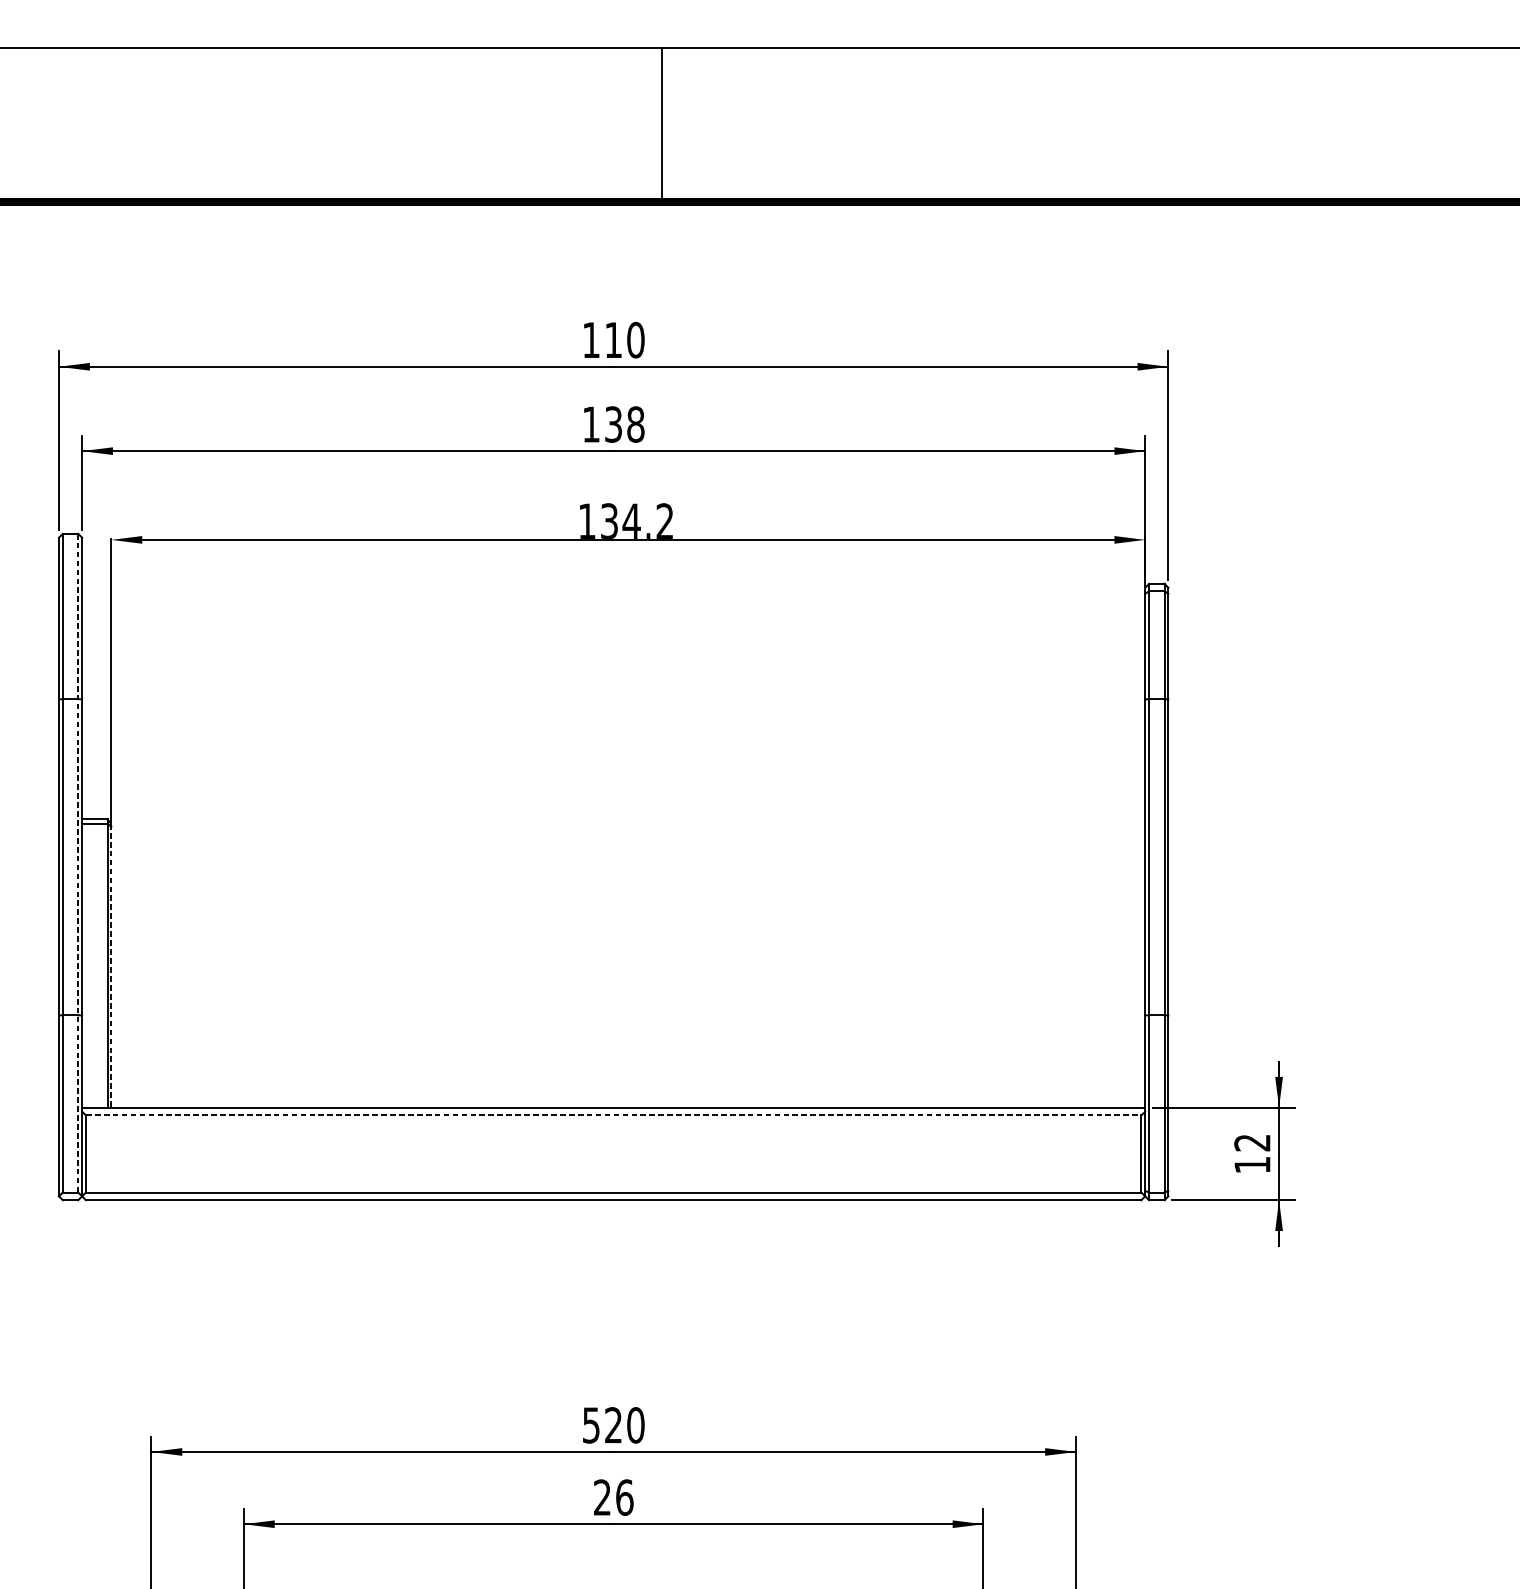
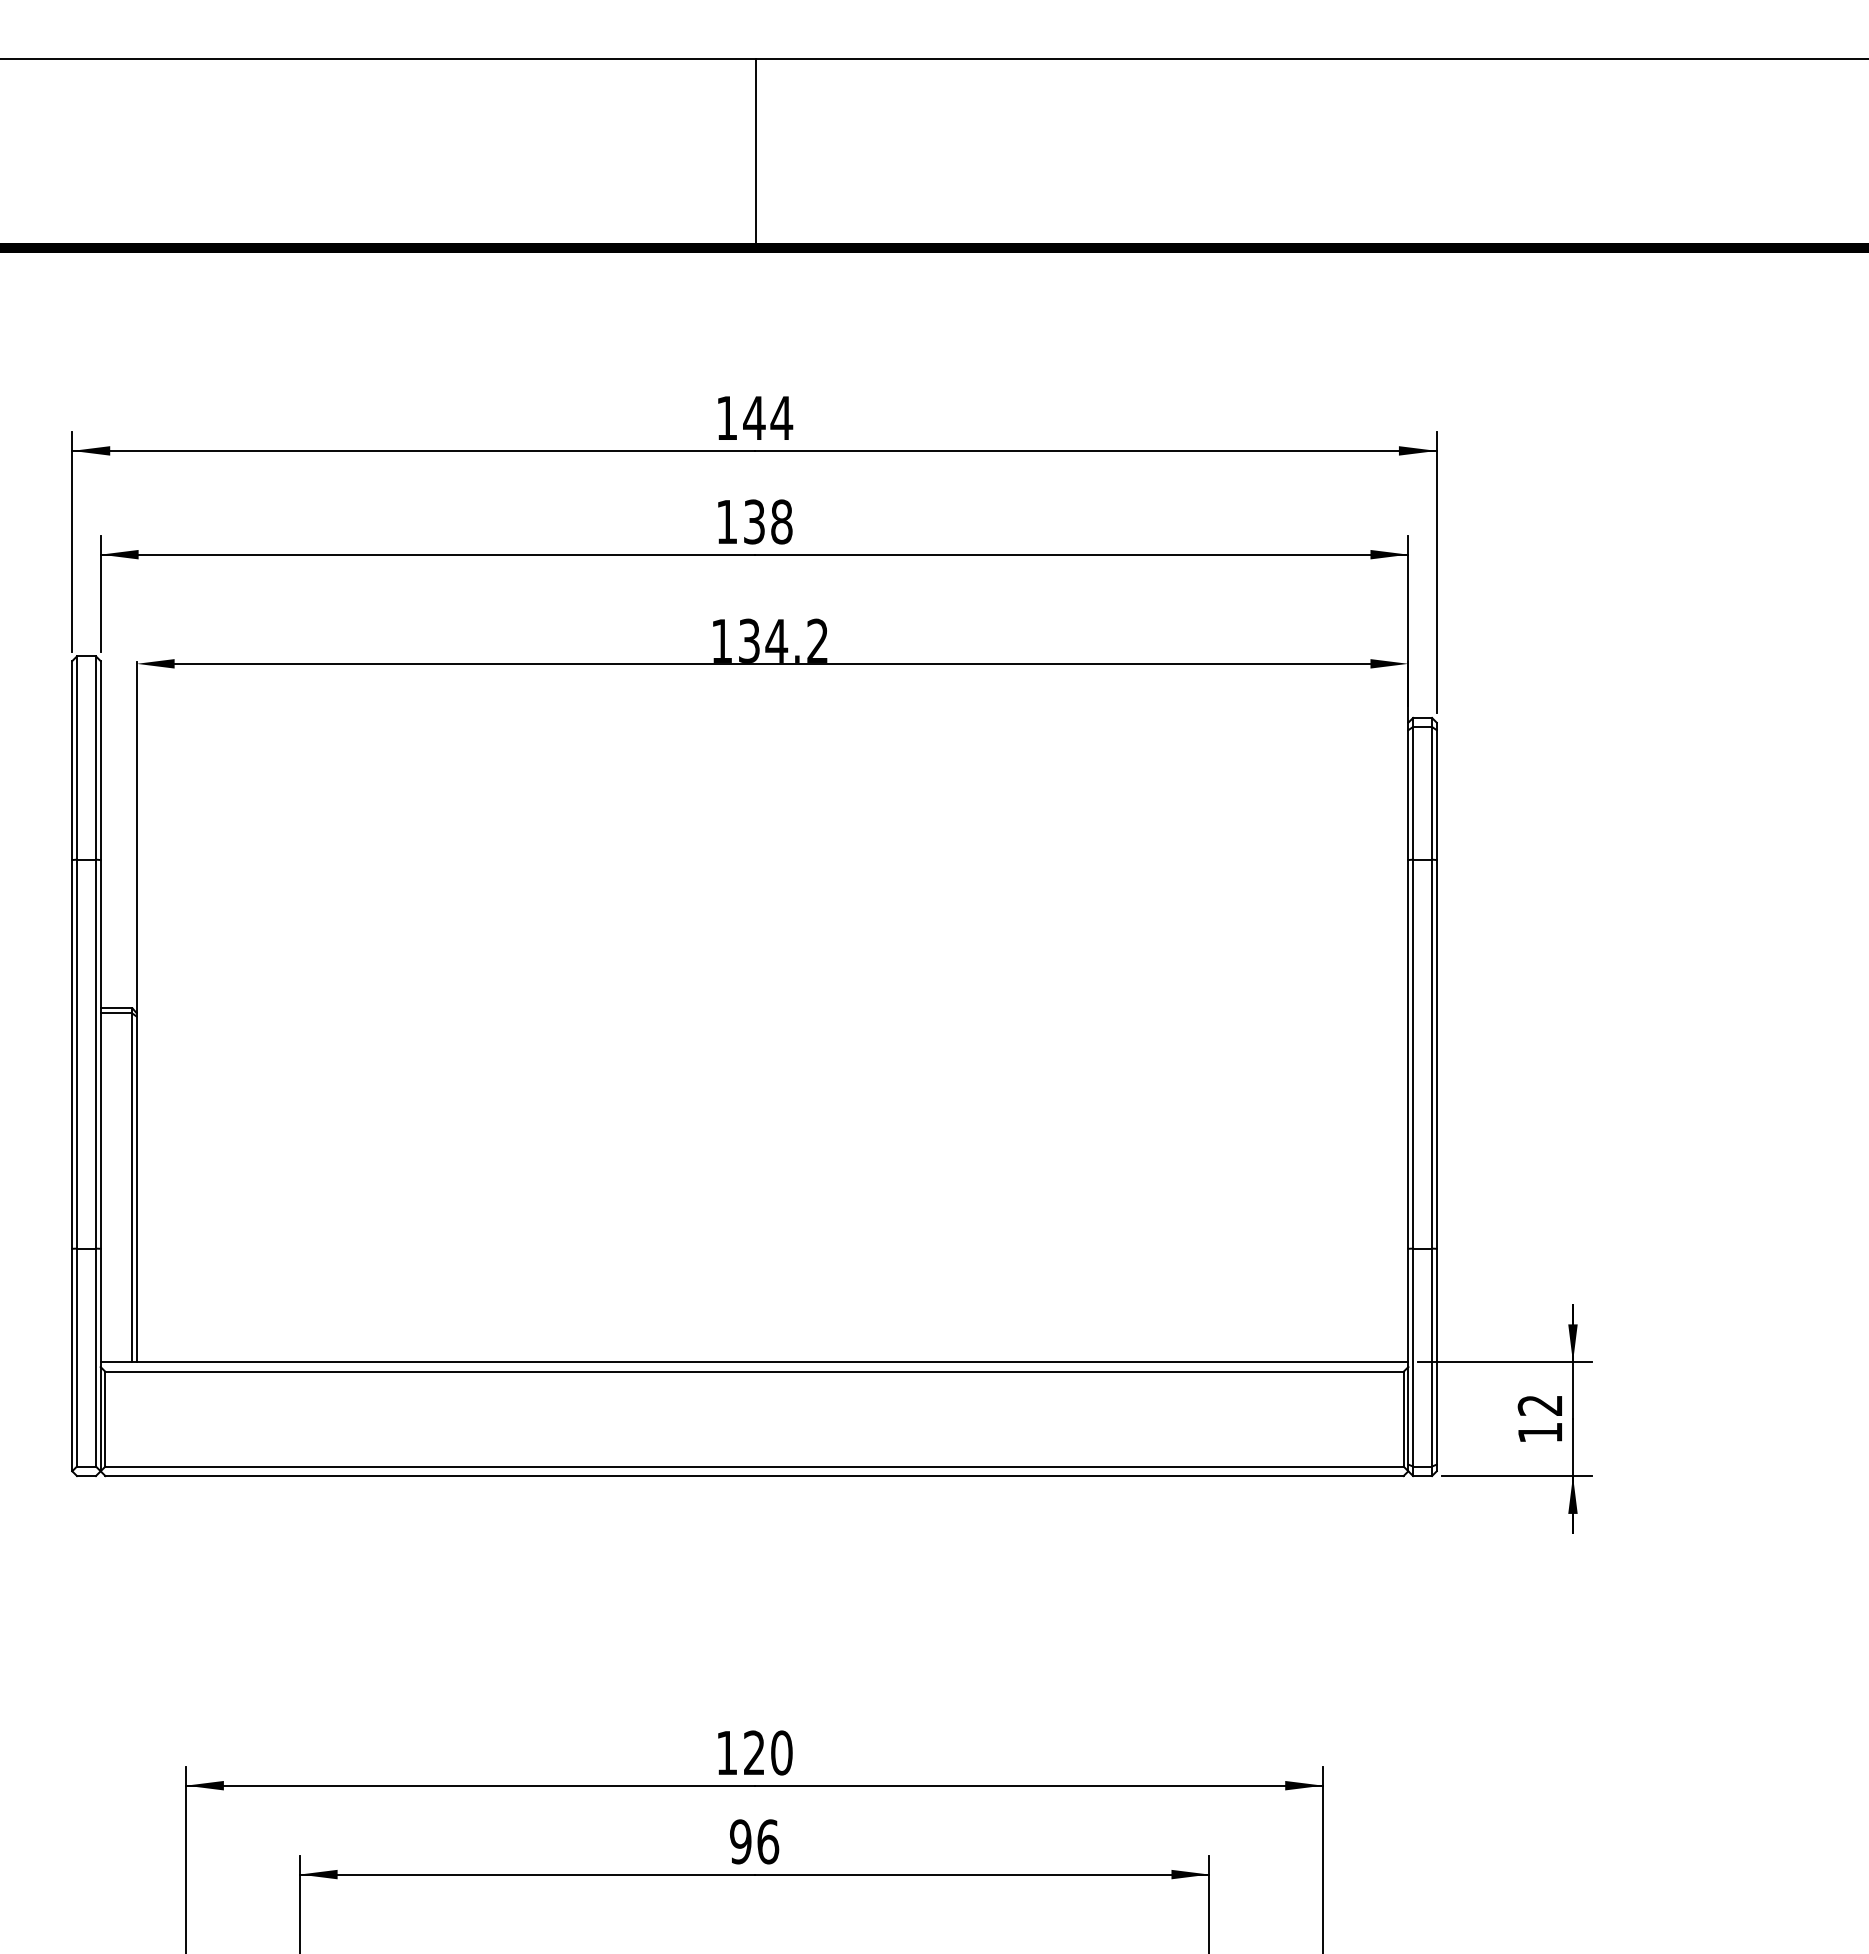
line: (661, 124) -> (755, 153), moved
text: (625, 339) -> (768, 417), 110 -> 144
line: (77, 863) -> (95, 1061), dashed -> solid
line: (111, 965) -> (136, 1187), dashed -> solid
line: (614, 1115) -> (755, 1371), dashed -> solid
text: (590, 1425) -> (726, 1753), 520 -> 120
text: (602, 1497) -> (740, 1841), 26 -> 96

